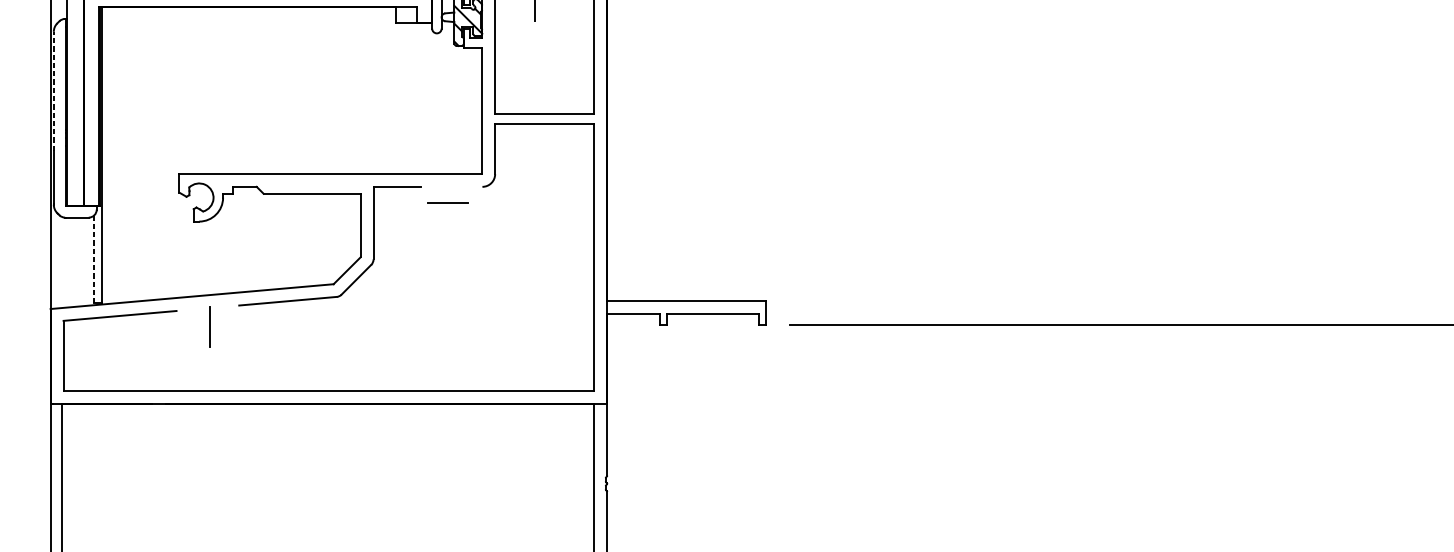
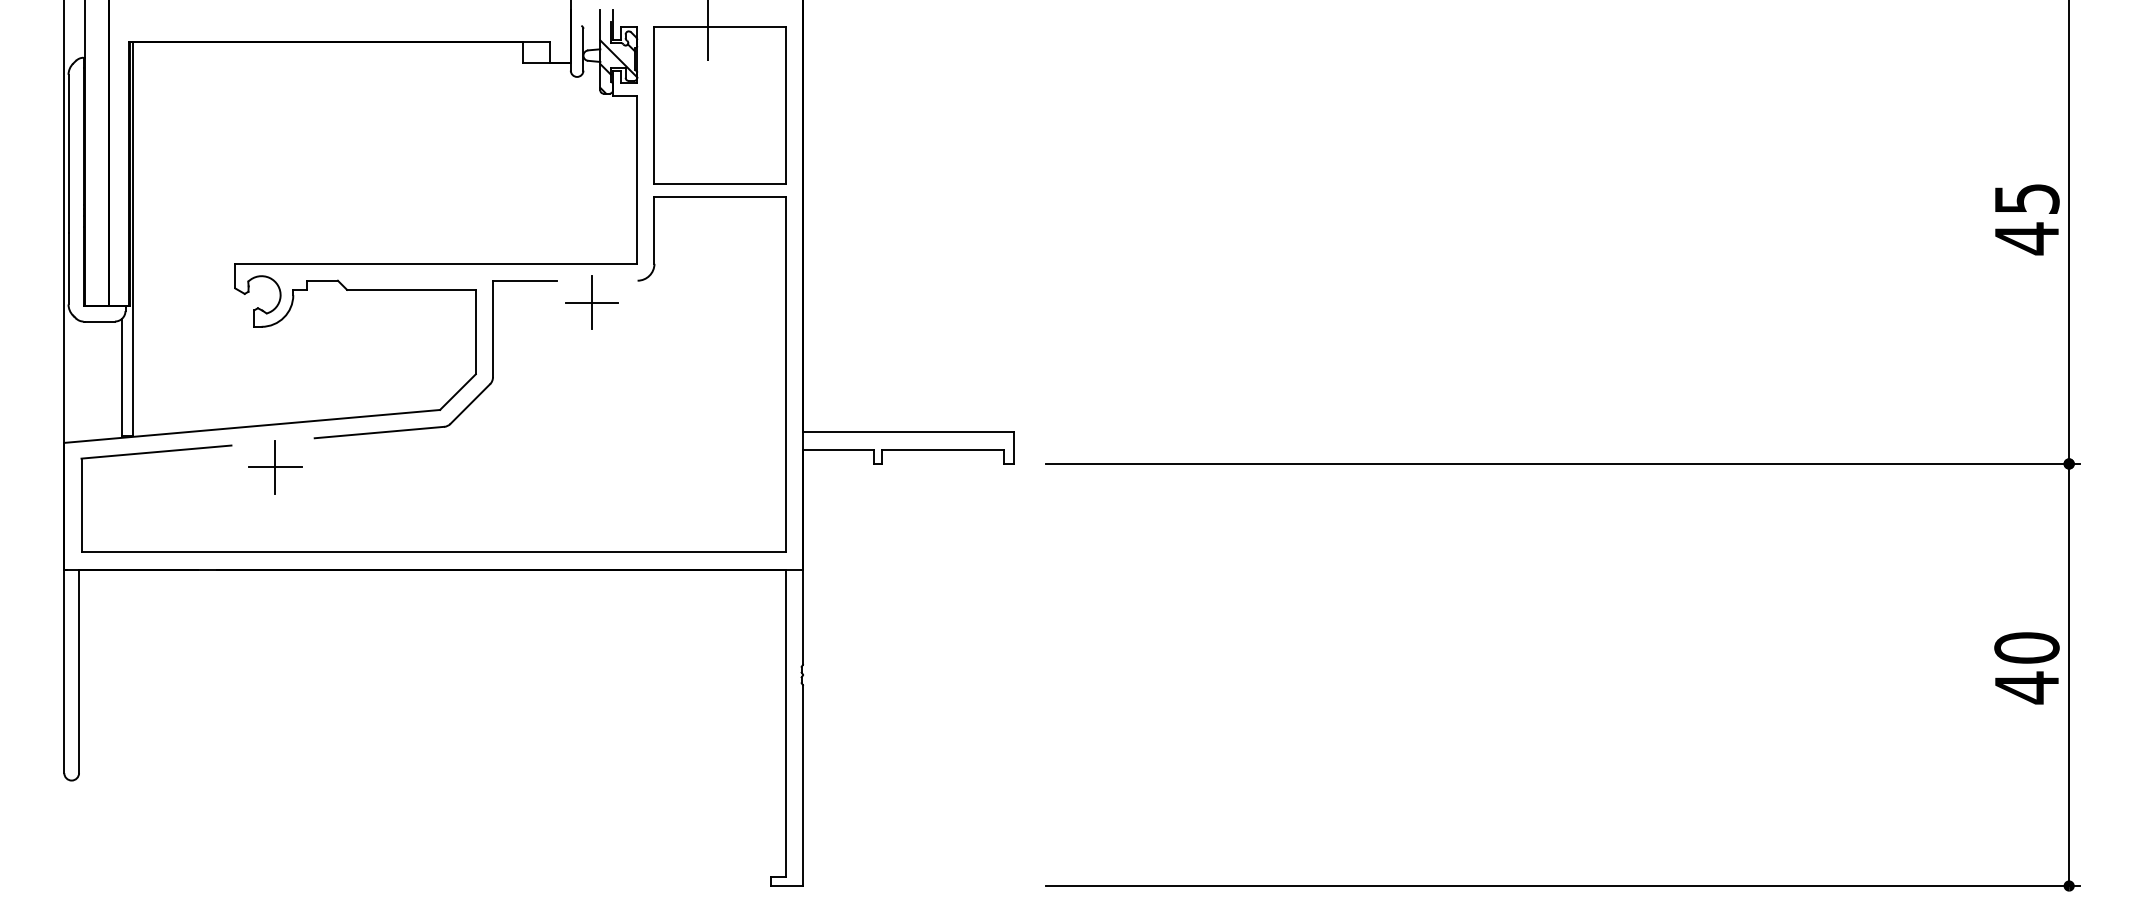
line: (53, 91) -> (68, 153), dashed -> solid
line: (447, 203) -> (591, 302), added
line: (94, 259) -> (122, 377), dashed -> solid
line: (208, 327) -> (274, 467), added

